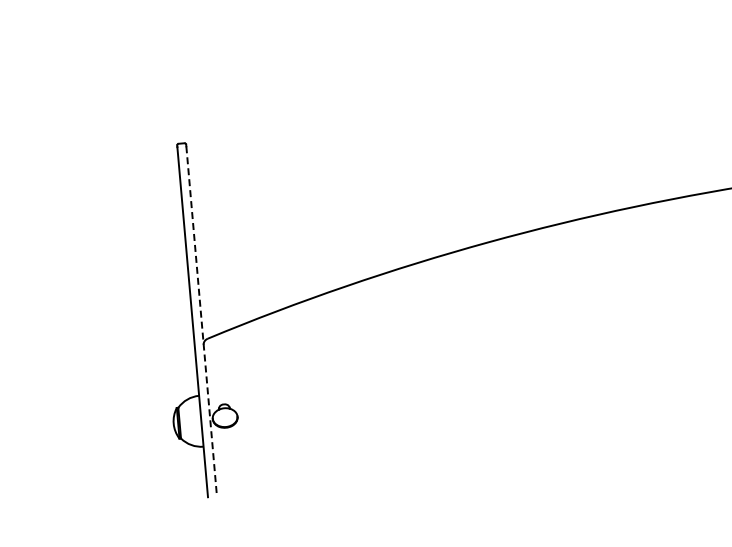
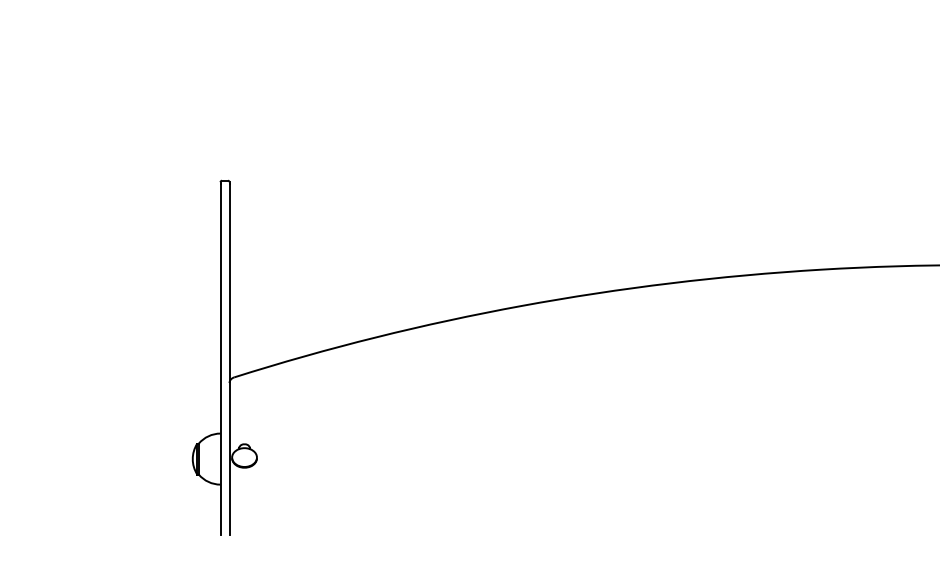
line: (201, 321) -> (229, 359), dashed -> solid

